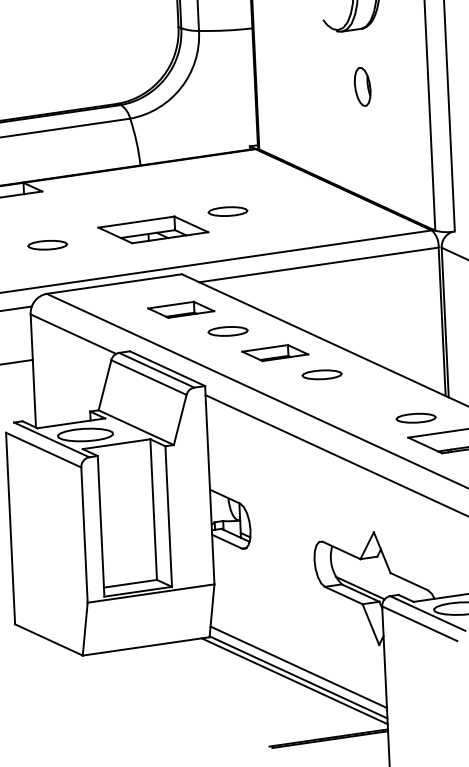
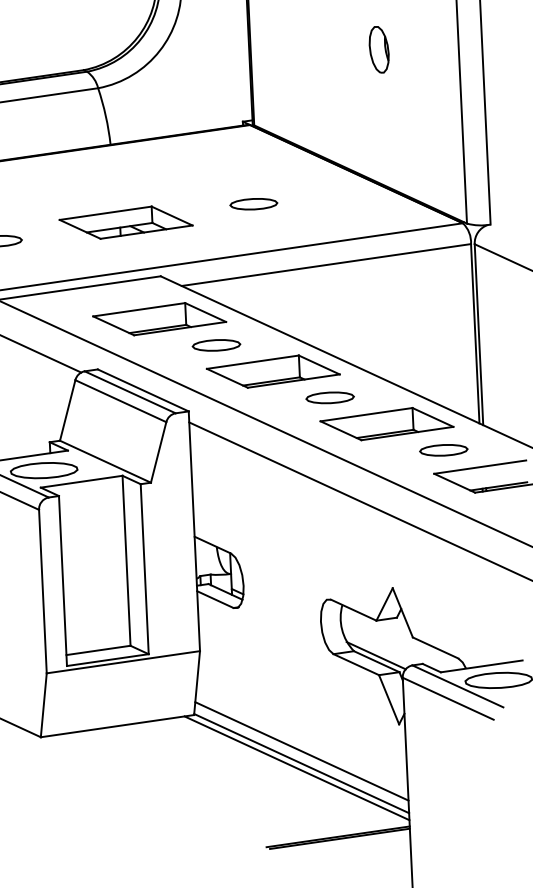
part: (227, 211) -> (253, 204), moved
part: (181, 309) -> (160, 318), size x1.67
part: (275, 352) -> (273, 370), size x1.67
part: (369, 396) -> (387, 424), added

